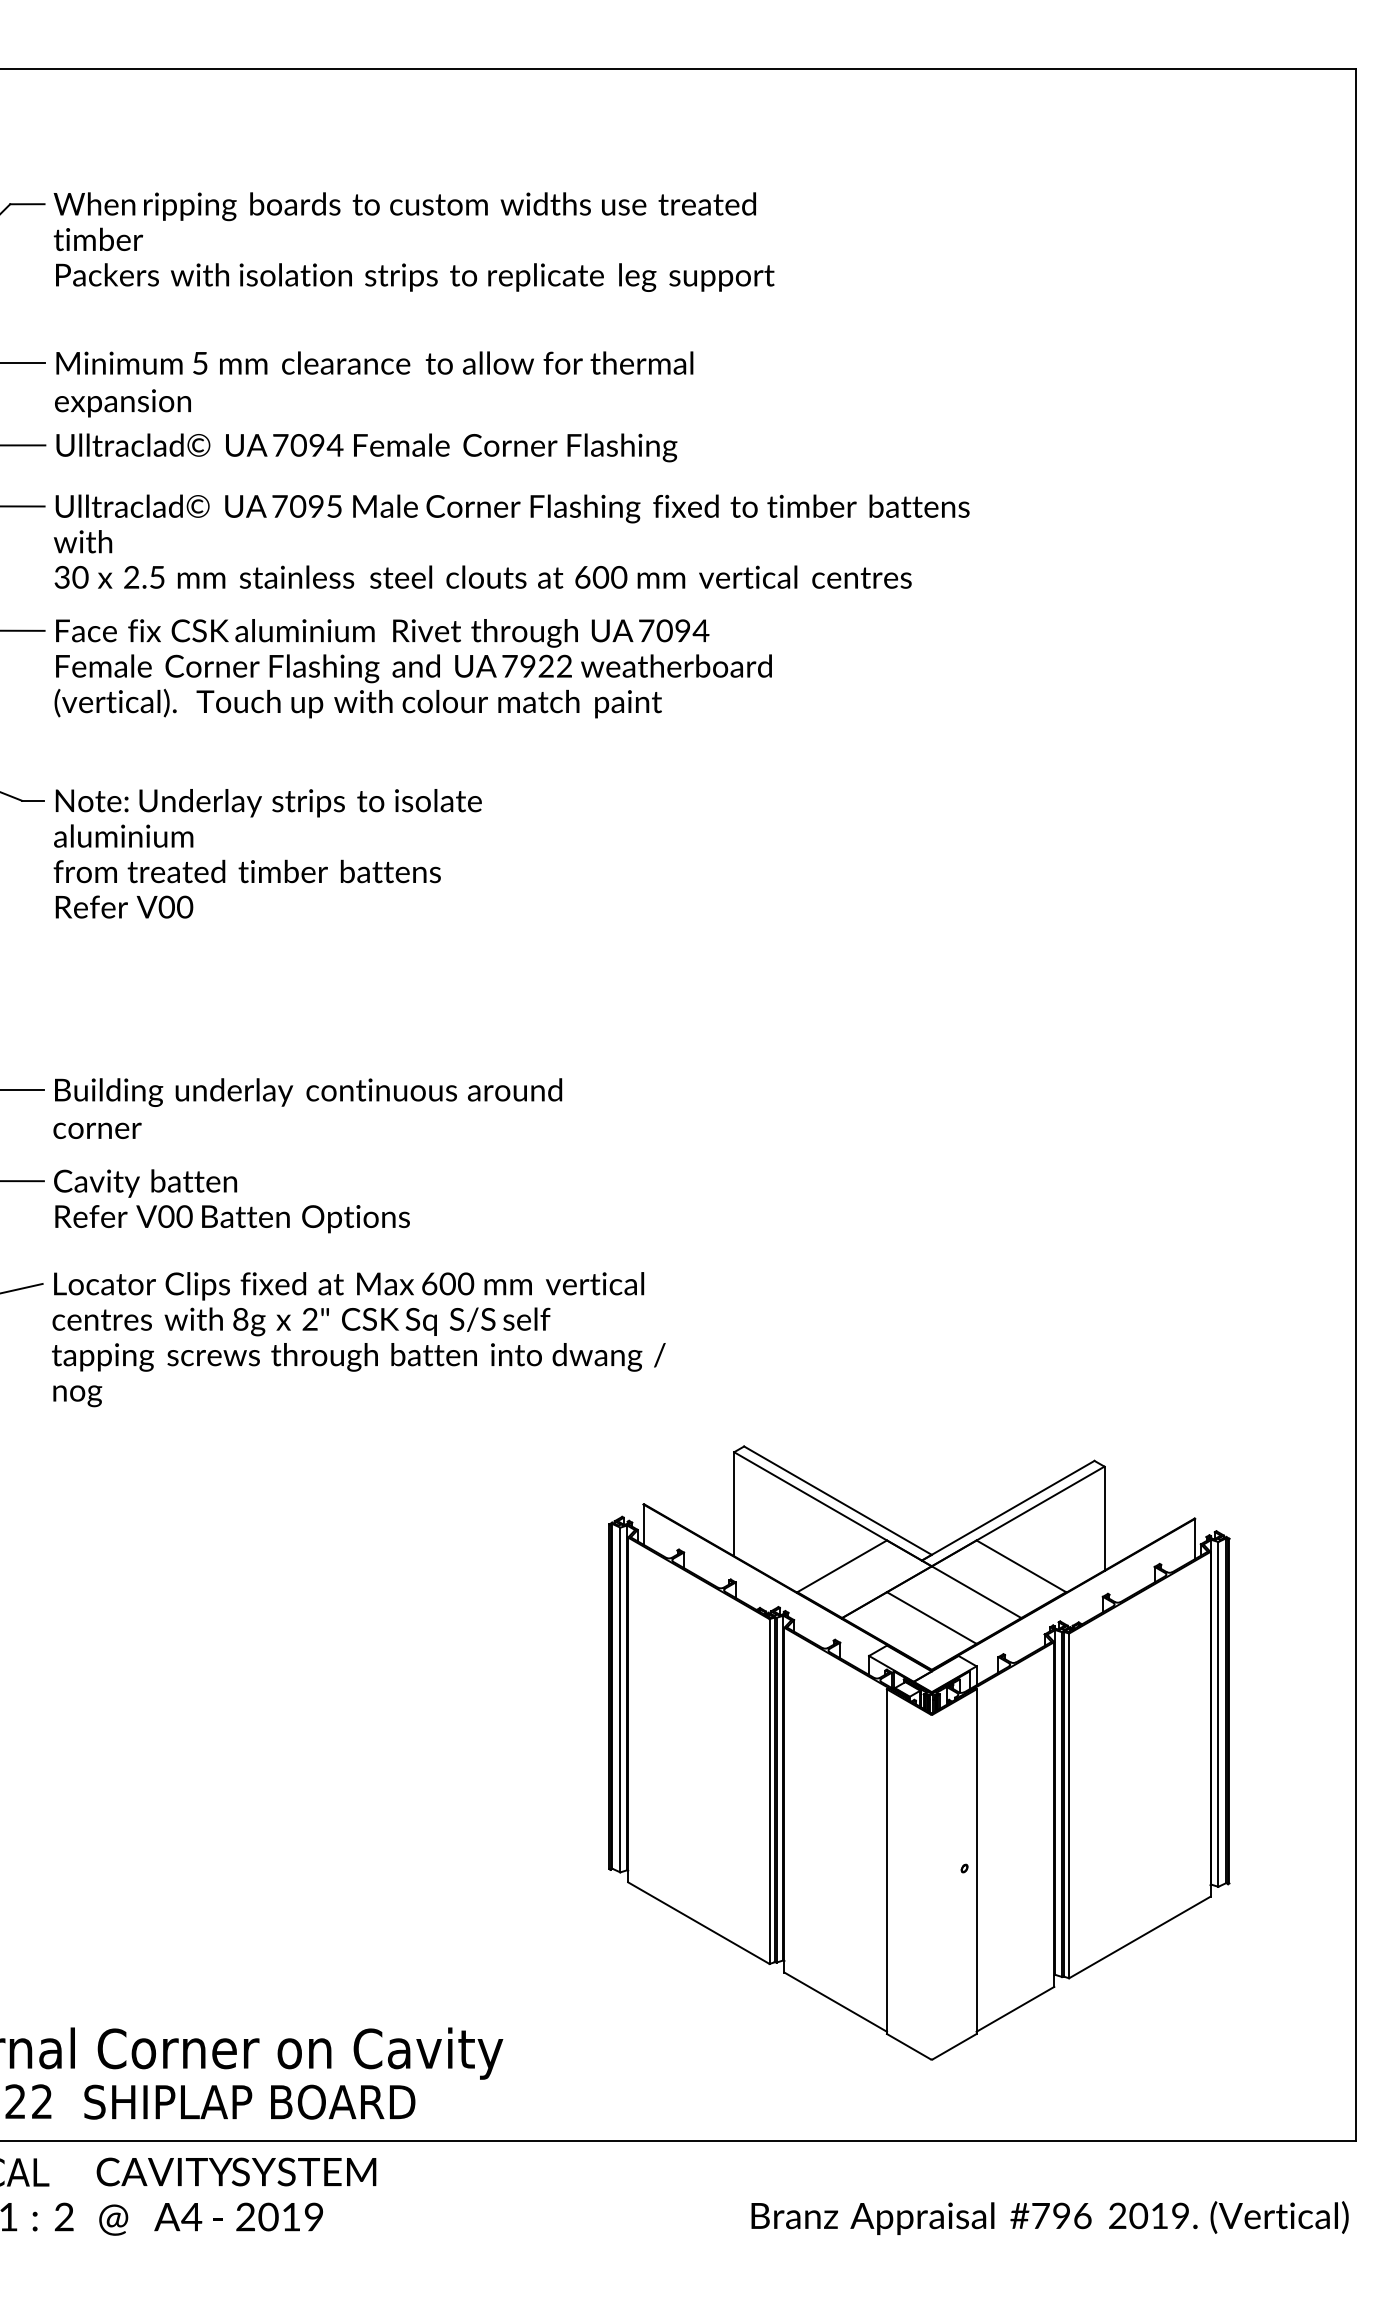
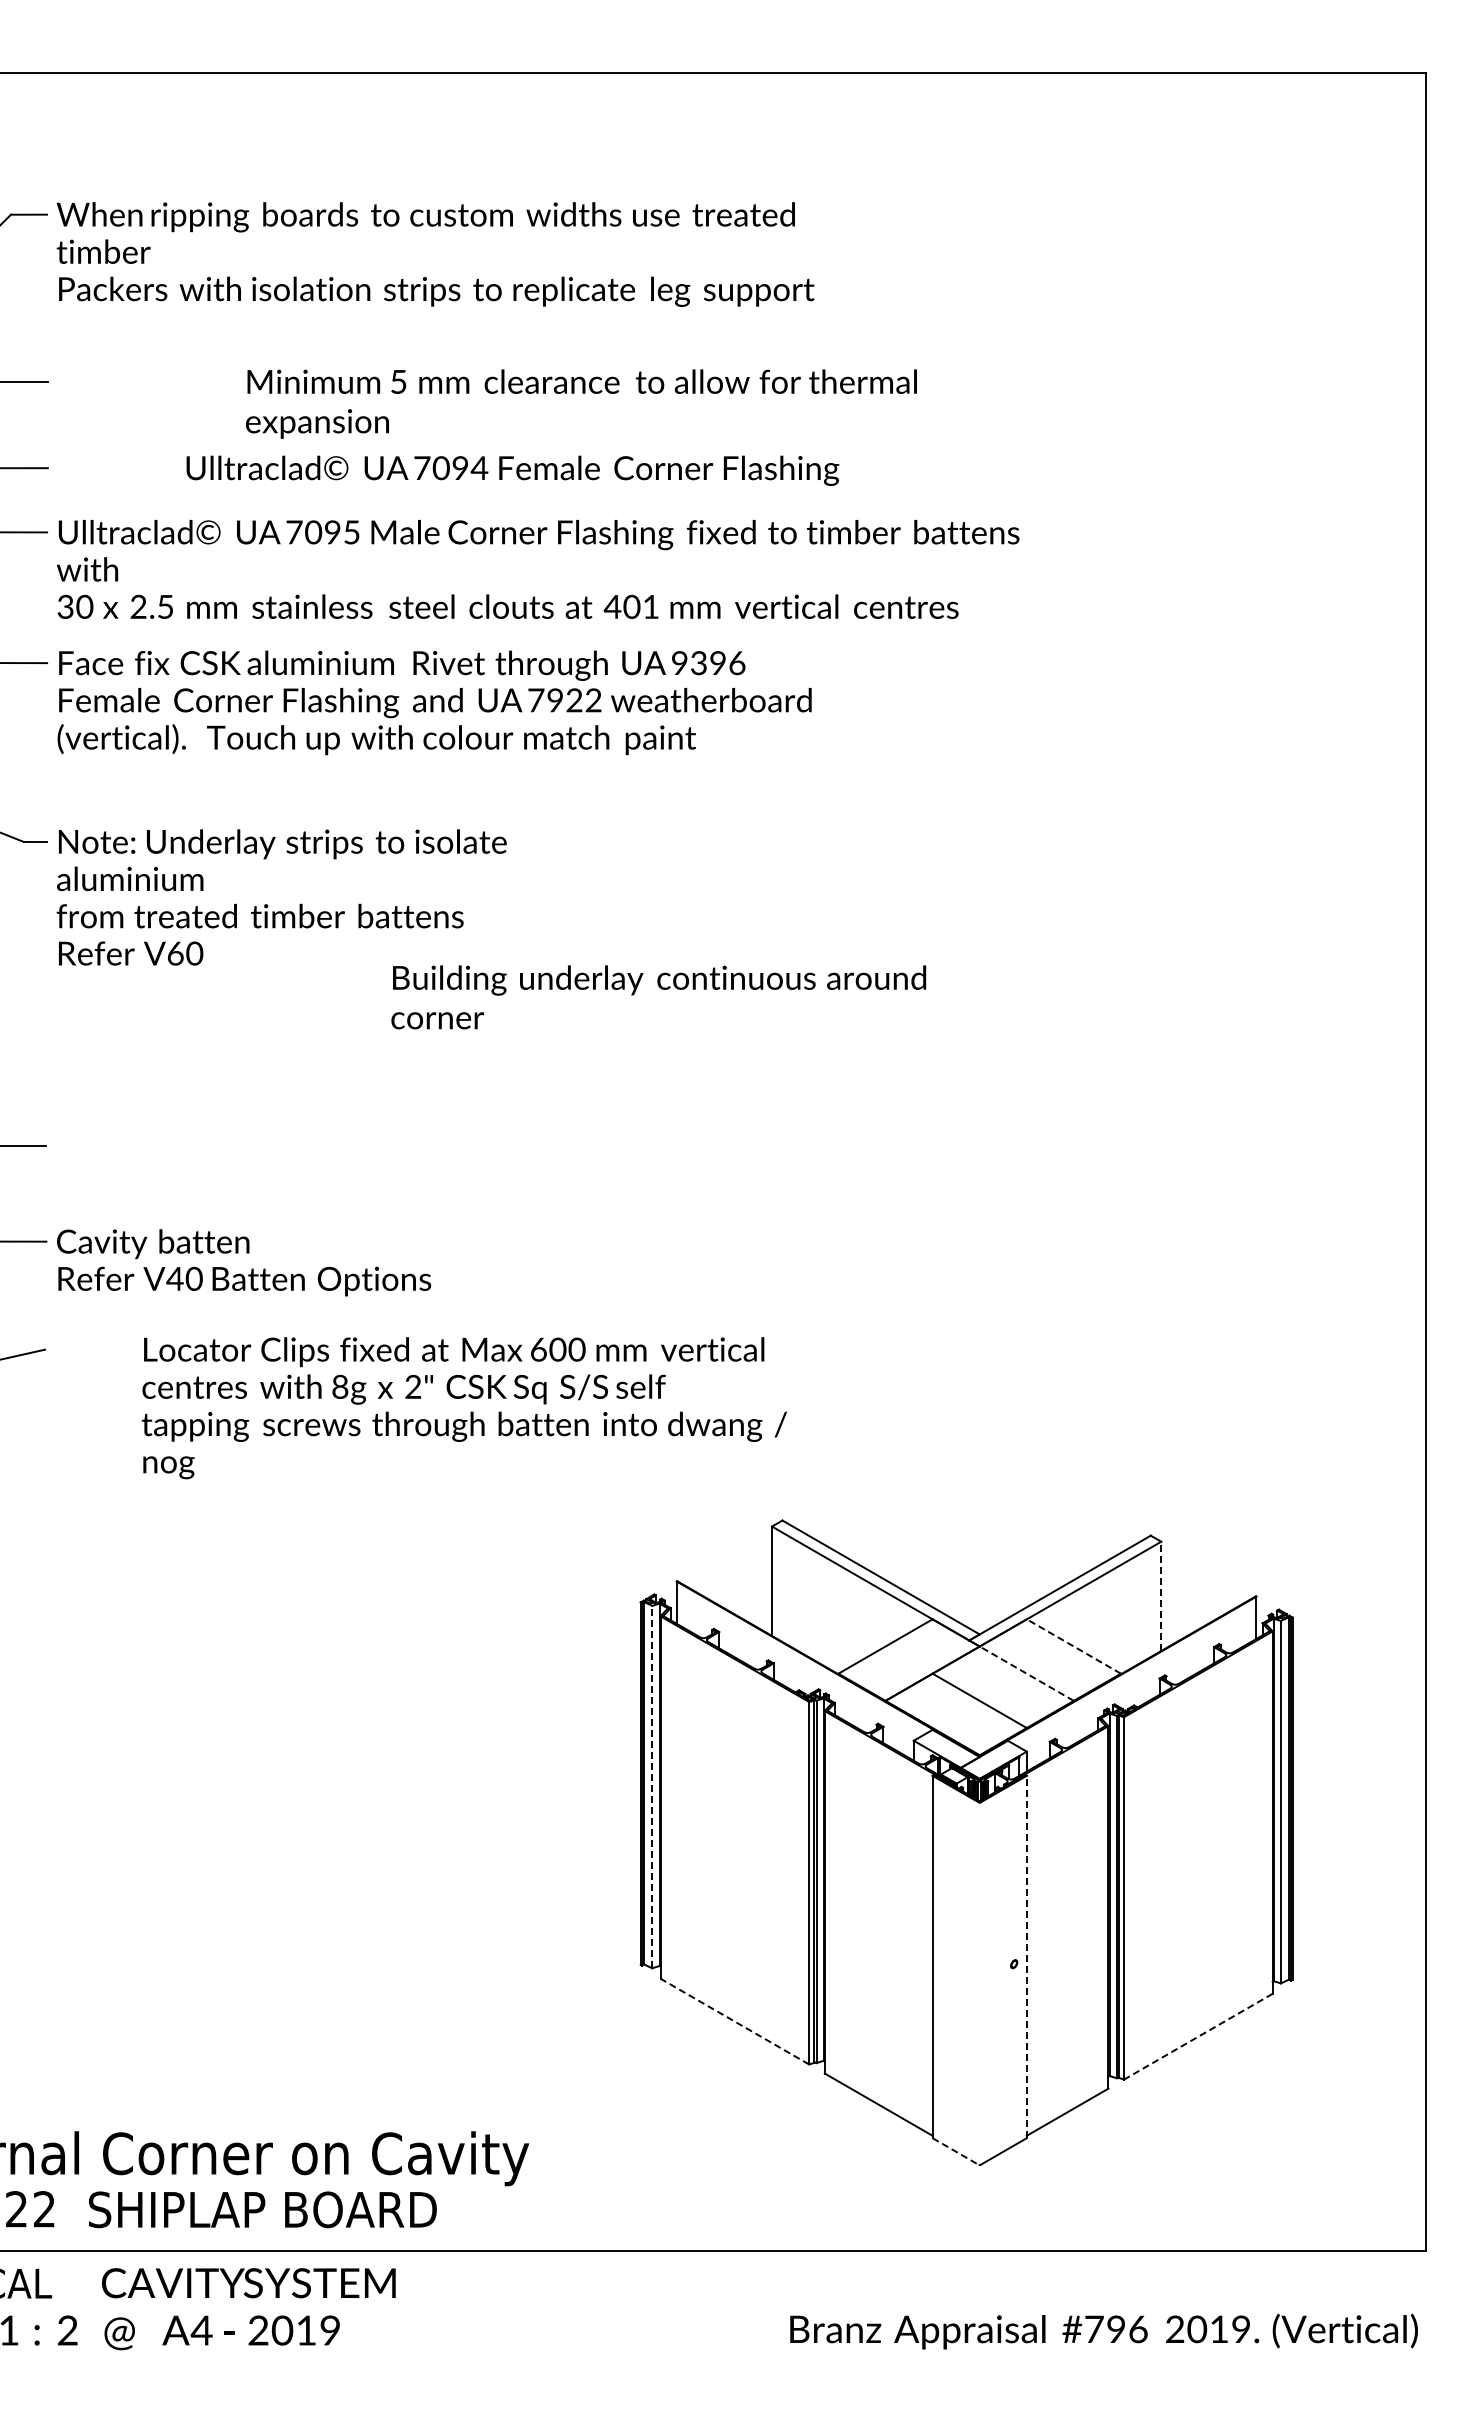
text: (374, 383) -> (581, 403), moved
text: (366, 447) -> (512, 470), moved
text: (600, 576) -> (631, 606), 600 -> 401
text: (673, 631) -> (708, 663), 7094 -> 9396
text: (166, 907) -> (175, 953), V00 -> V60
text: (307, 1108) -> (658, 997), moved
text: (165, 1216) -> (174, 1278), V00 -> V40
text: (357, 1339) -> (463, 1408), moved
line: (1104, 1518) -> (1161, 1596), solid -> dashed
line: (1021, 1566) -> (1073, 1646), solid -> dashed
line: (976, 1592) -> (1026, 1673), solid -> dashed
line: (620, 1699) -> (652, 1786), solid -> dashed
line: (976, 1861) -> (1026, 1956), solid -> dashed
line: (698, 1923) -> (734, 2021), solid -> dashed
line: (1139, 1937) -> (1198, 2036), solid -> dashed
line: (908, 2046) -> (955, 2151), solid -> dashed

